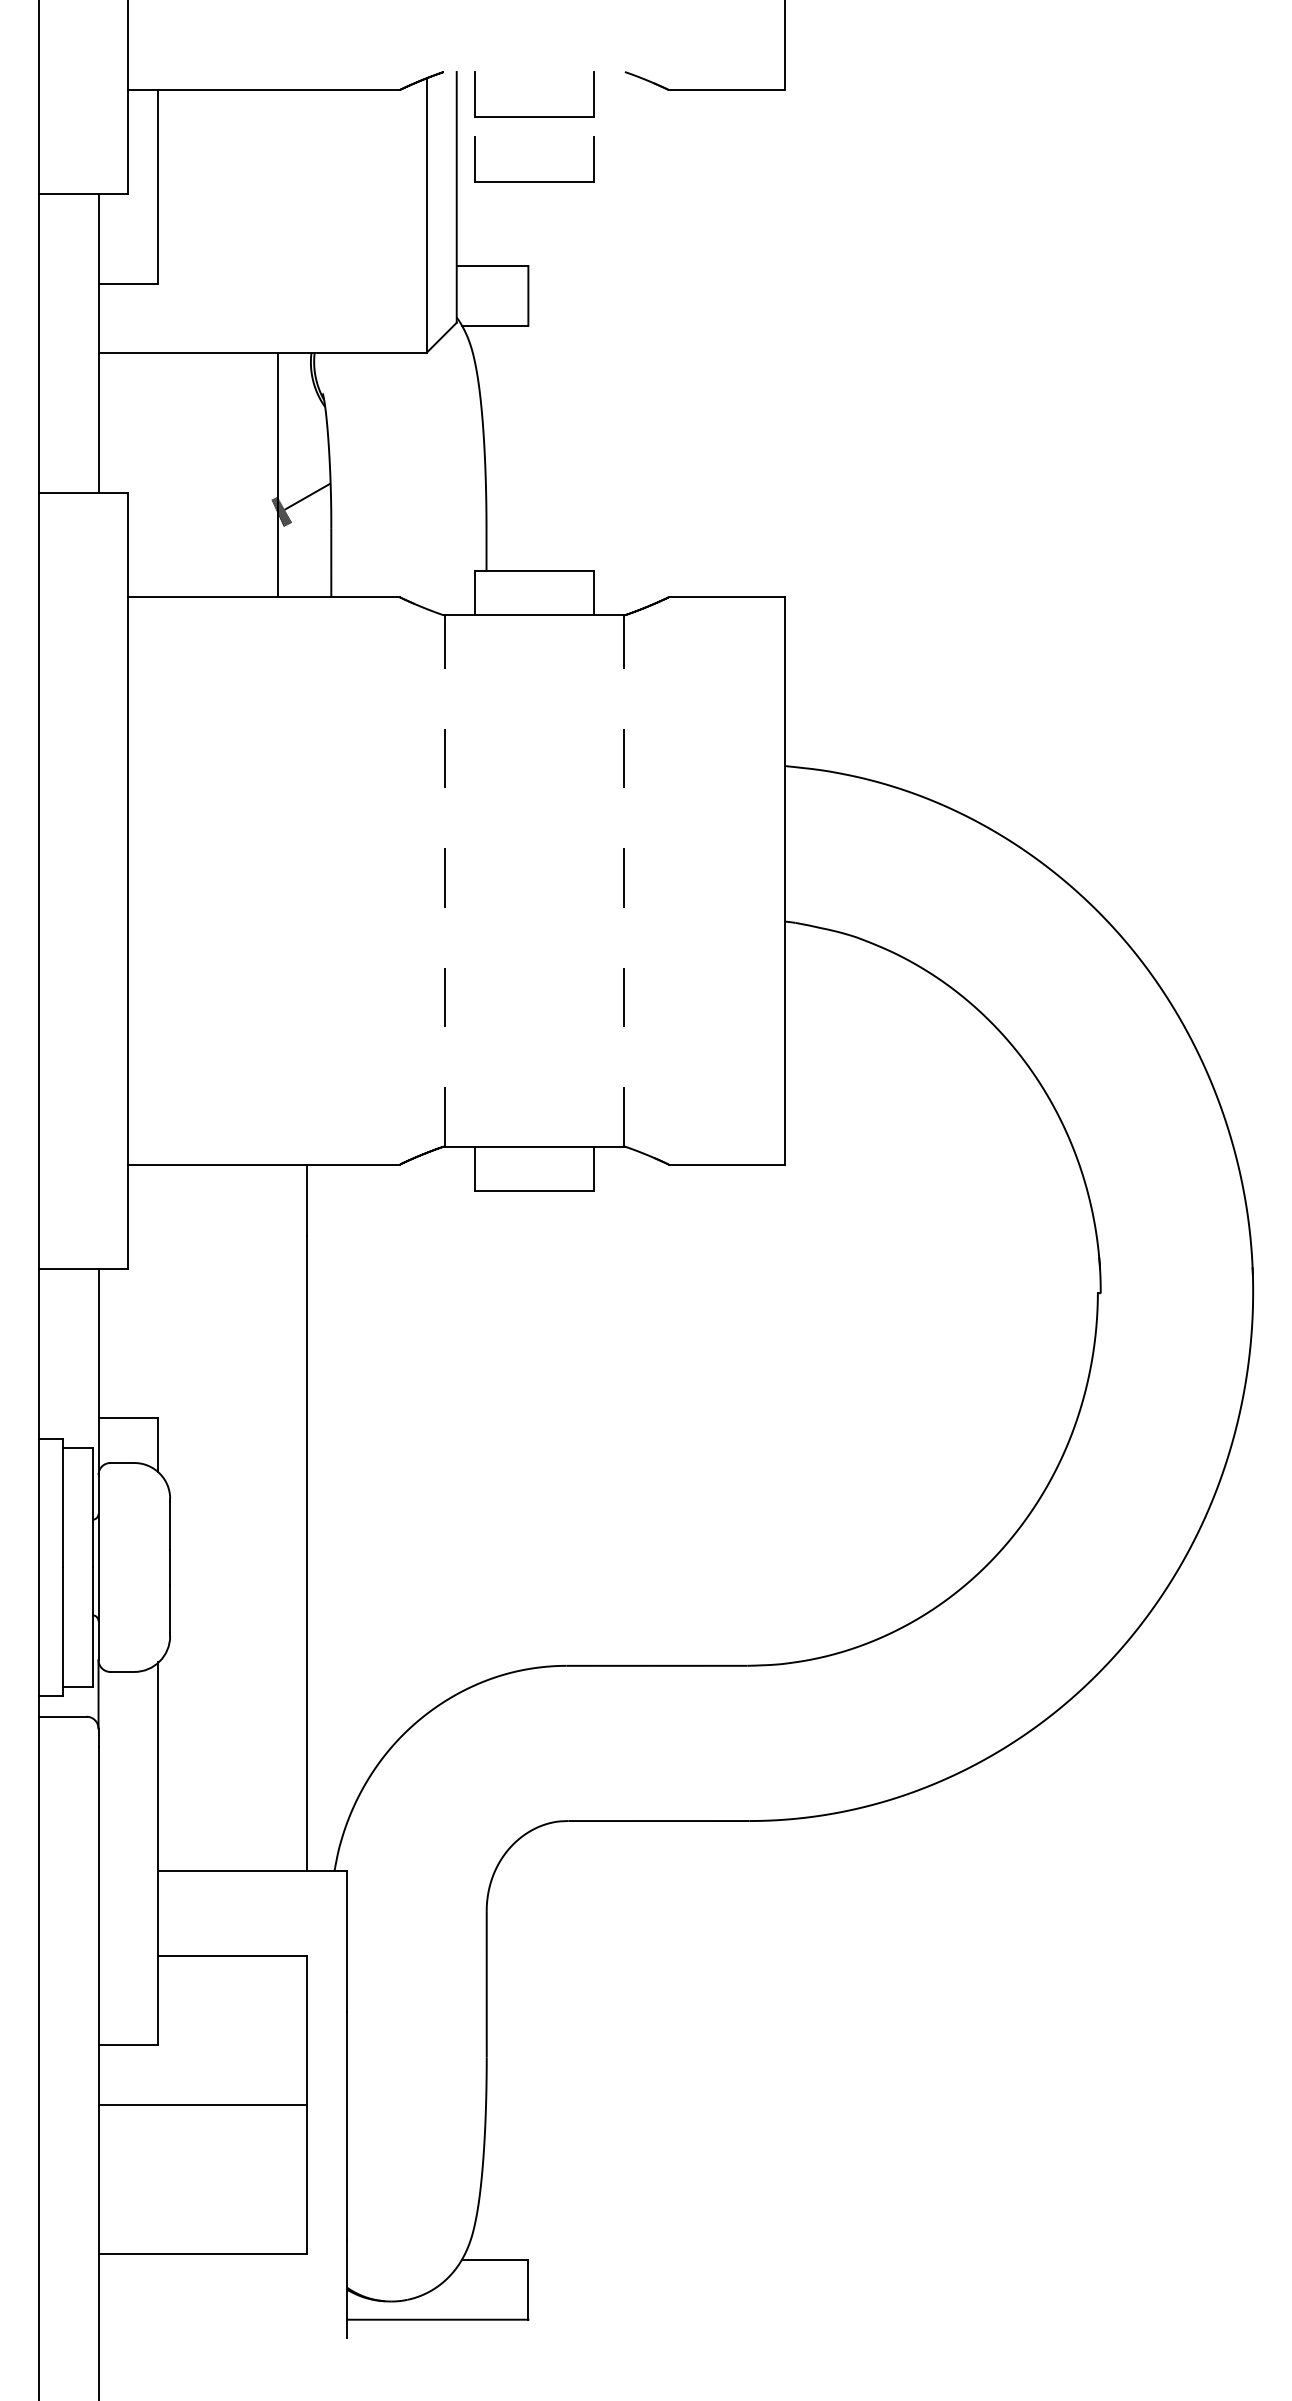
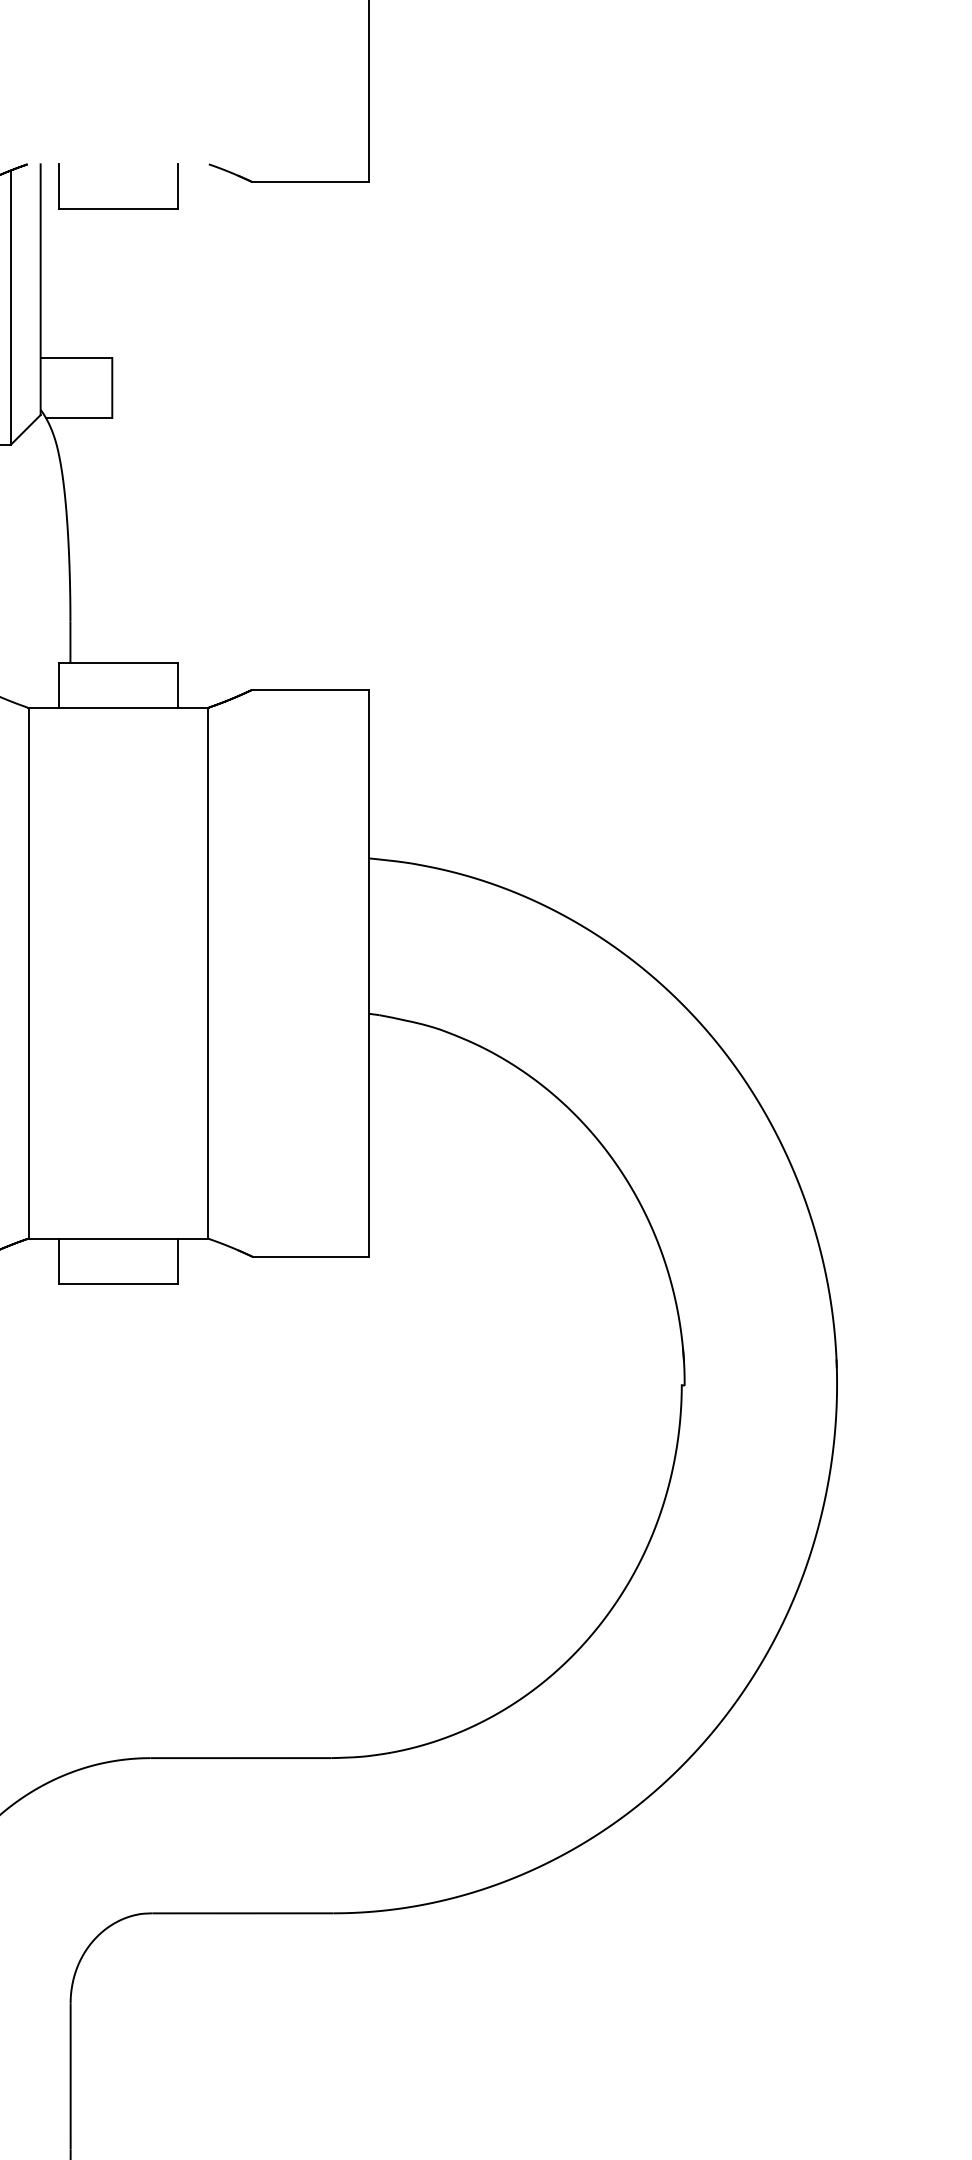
part: (534, 181) -> (118, 273), removed
line: (444, 880) -> (28, 972), dashed -> solid
line: (623, 880) -> (207, 972), dashed -> solid

